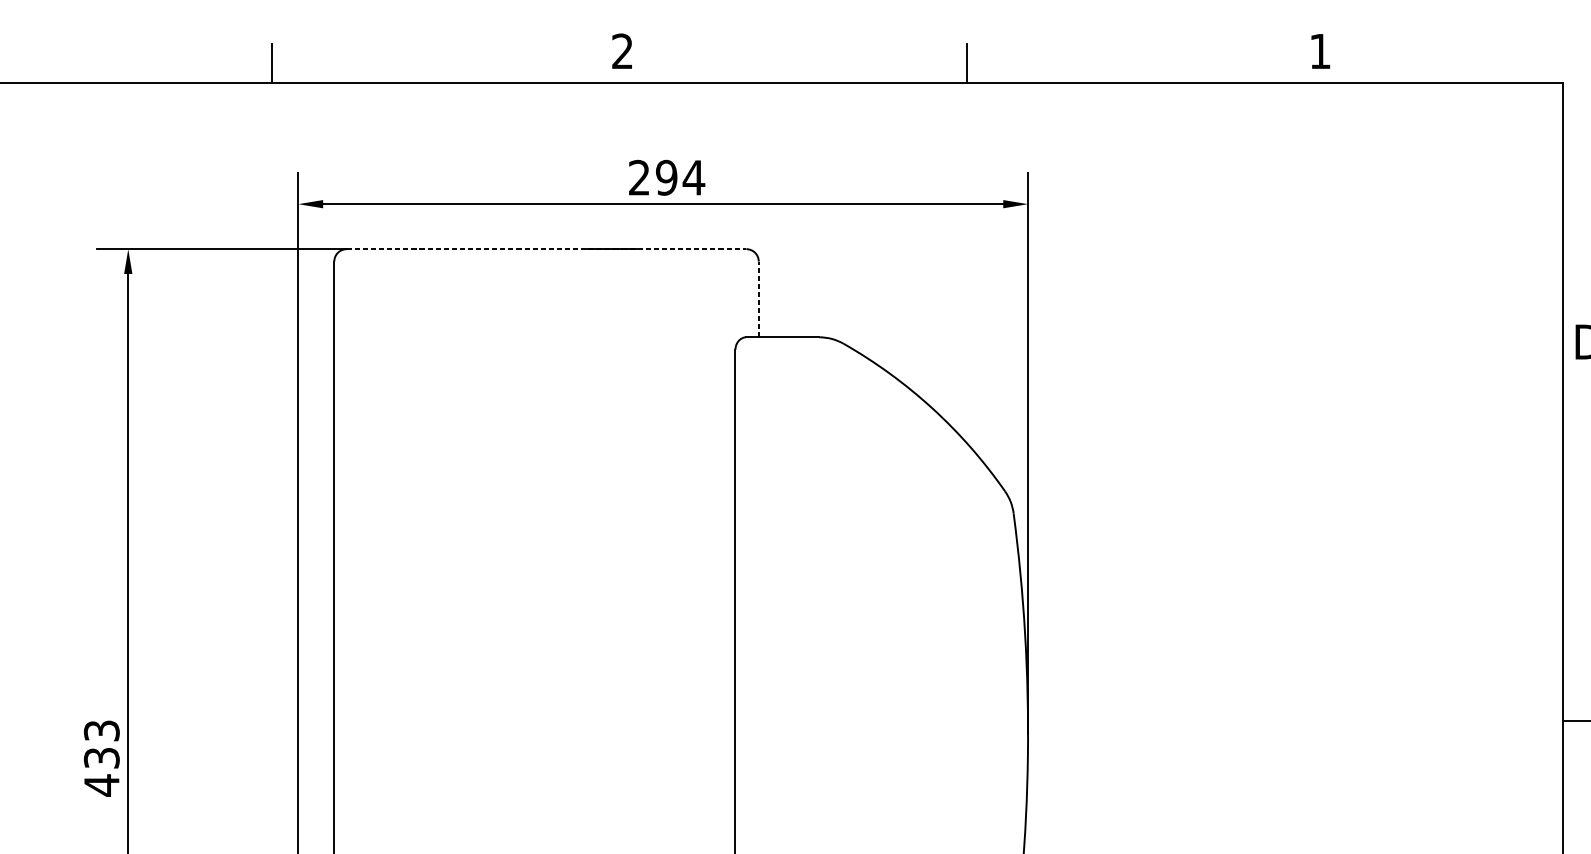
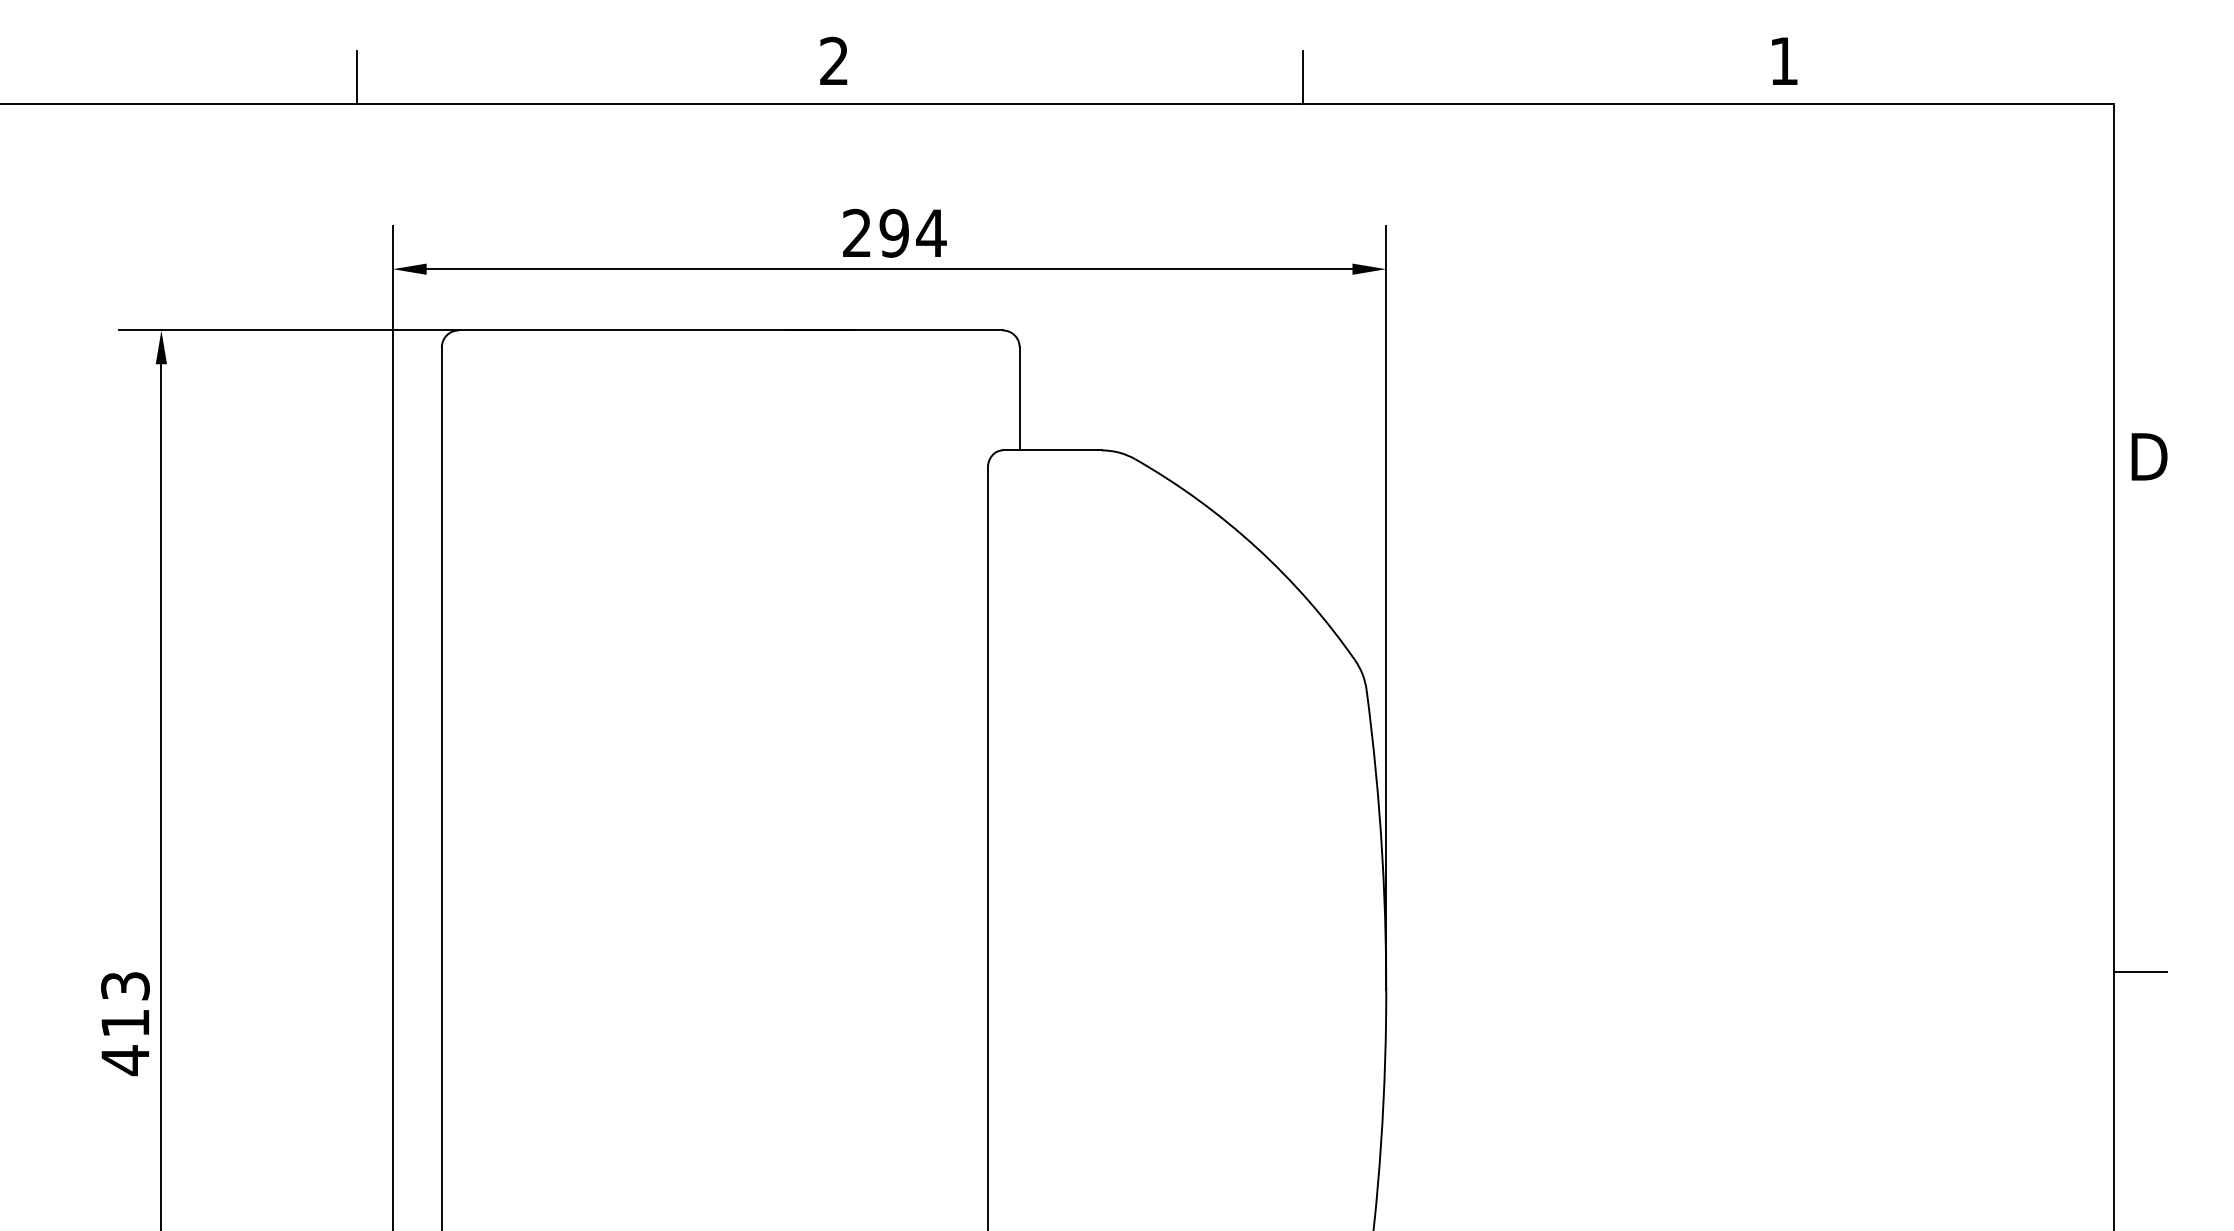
line: (547, 249) -> (731, 330), dashed -> solid
line: (758, 299) -> (1019, 398), dashed -> solid
text: (101, 758) -> (125, 1023), 433 -> 413

